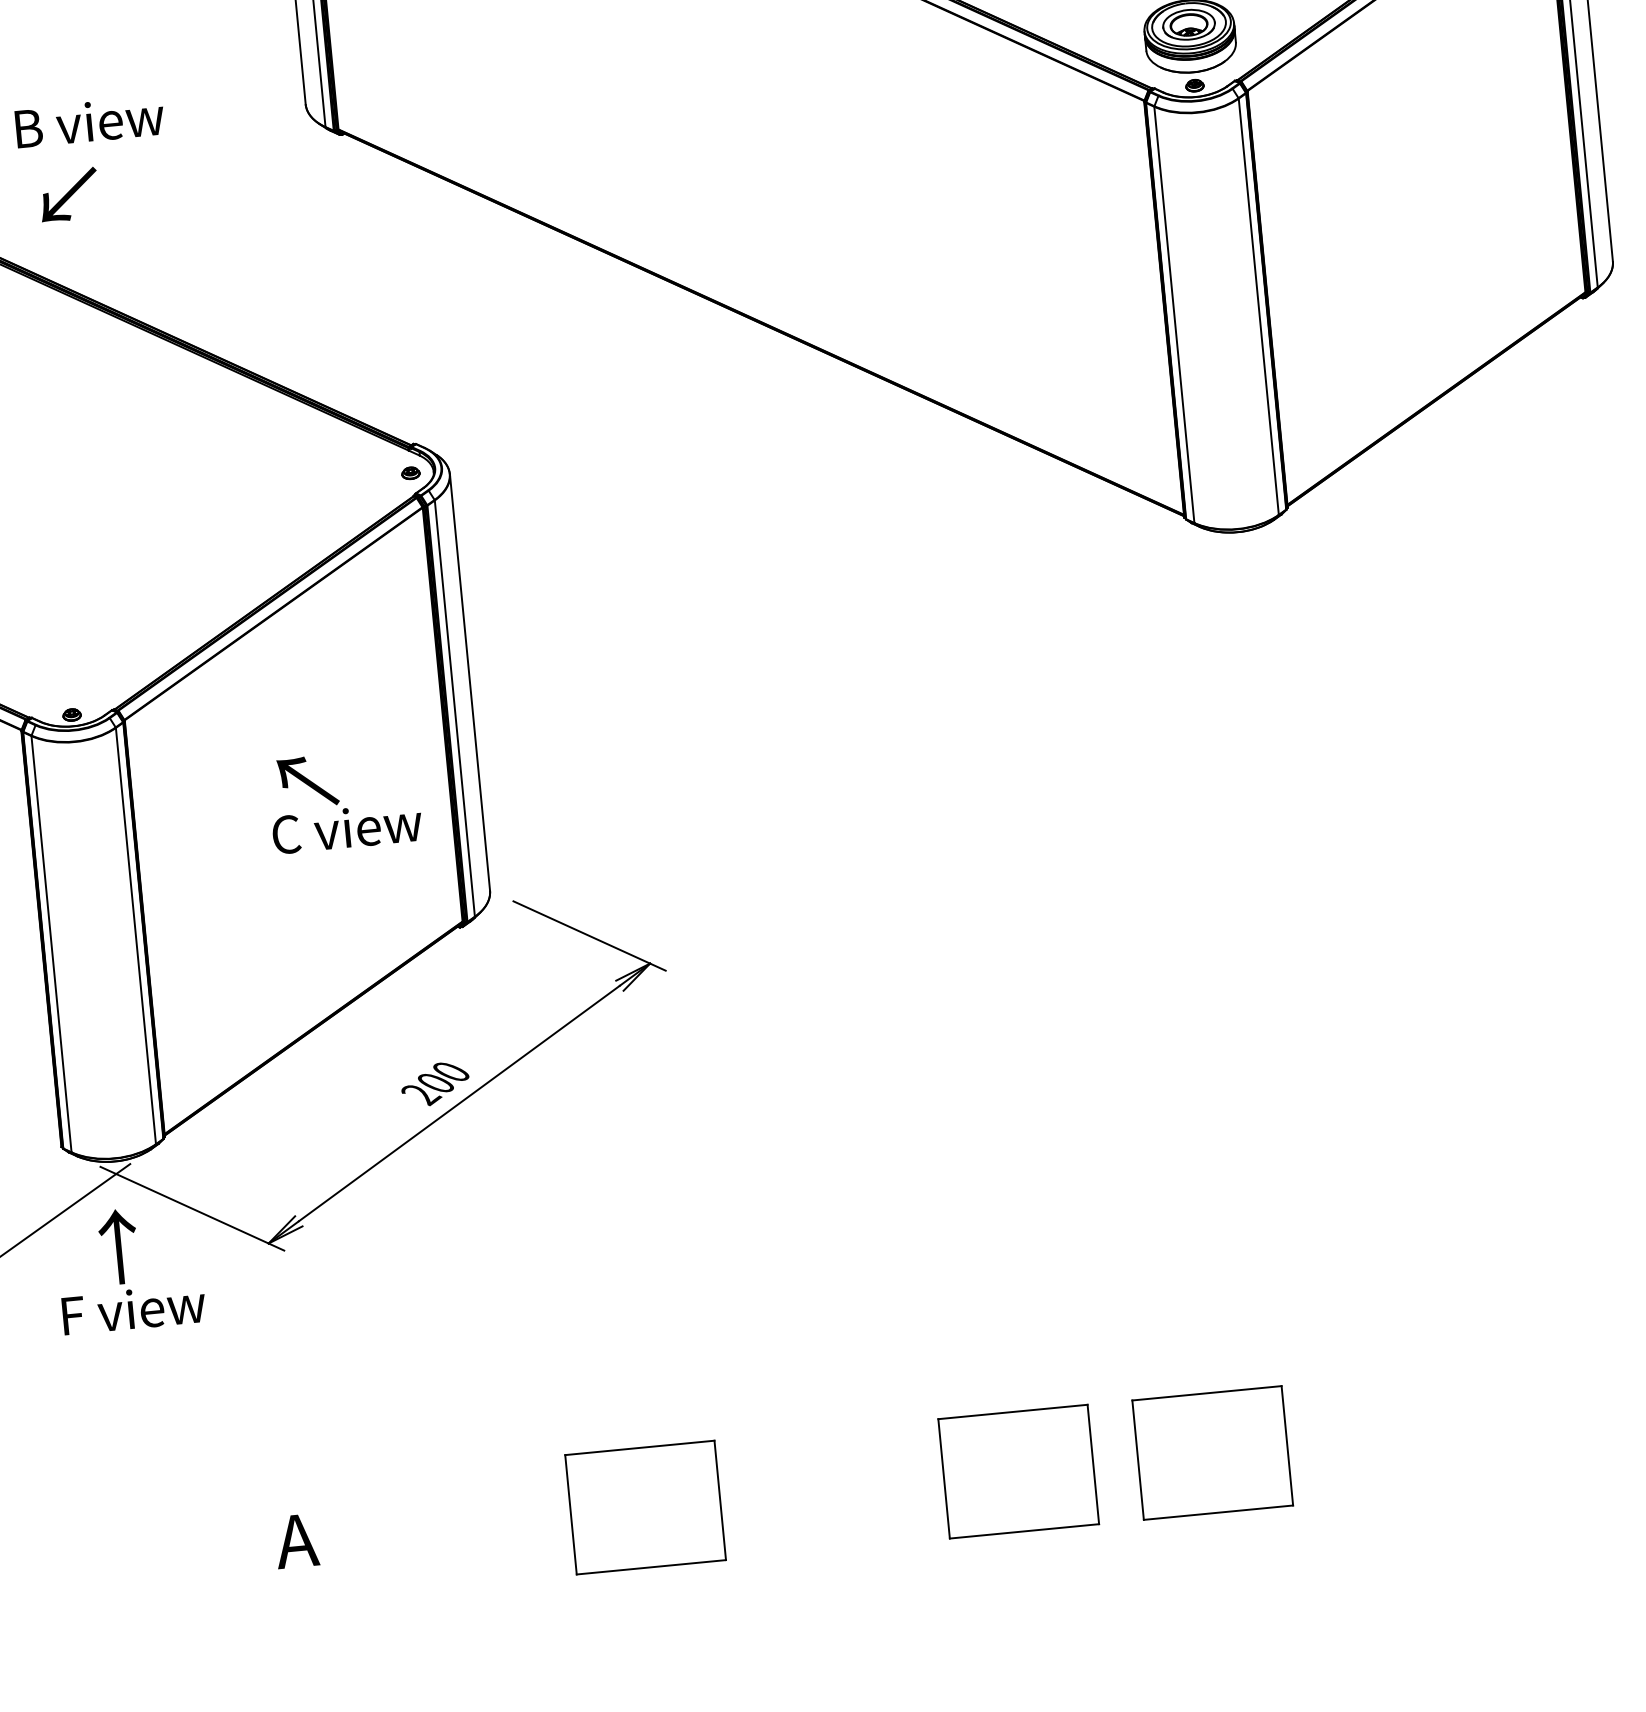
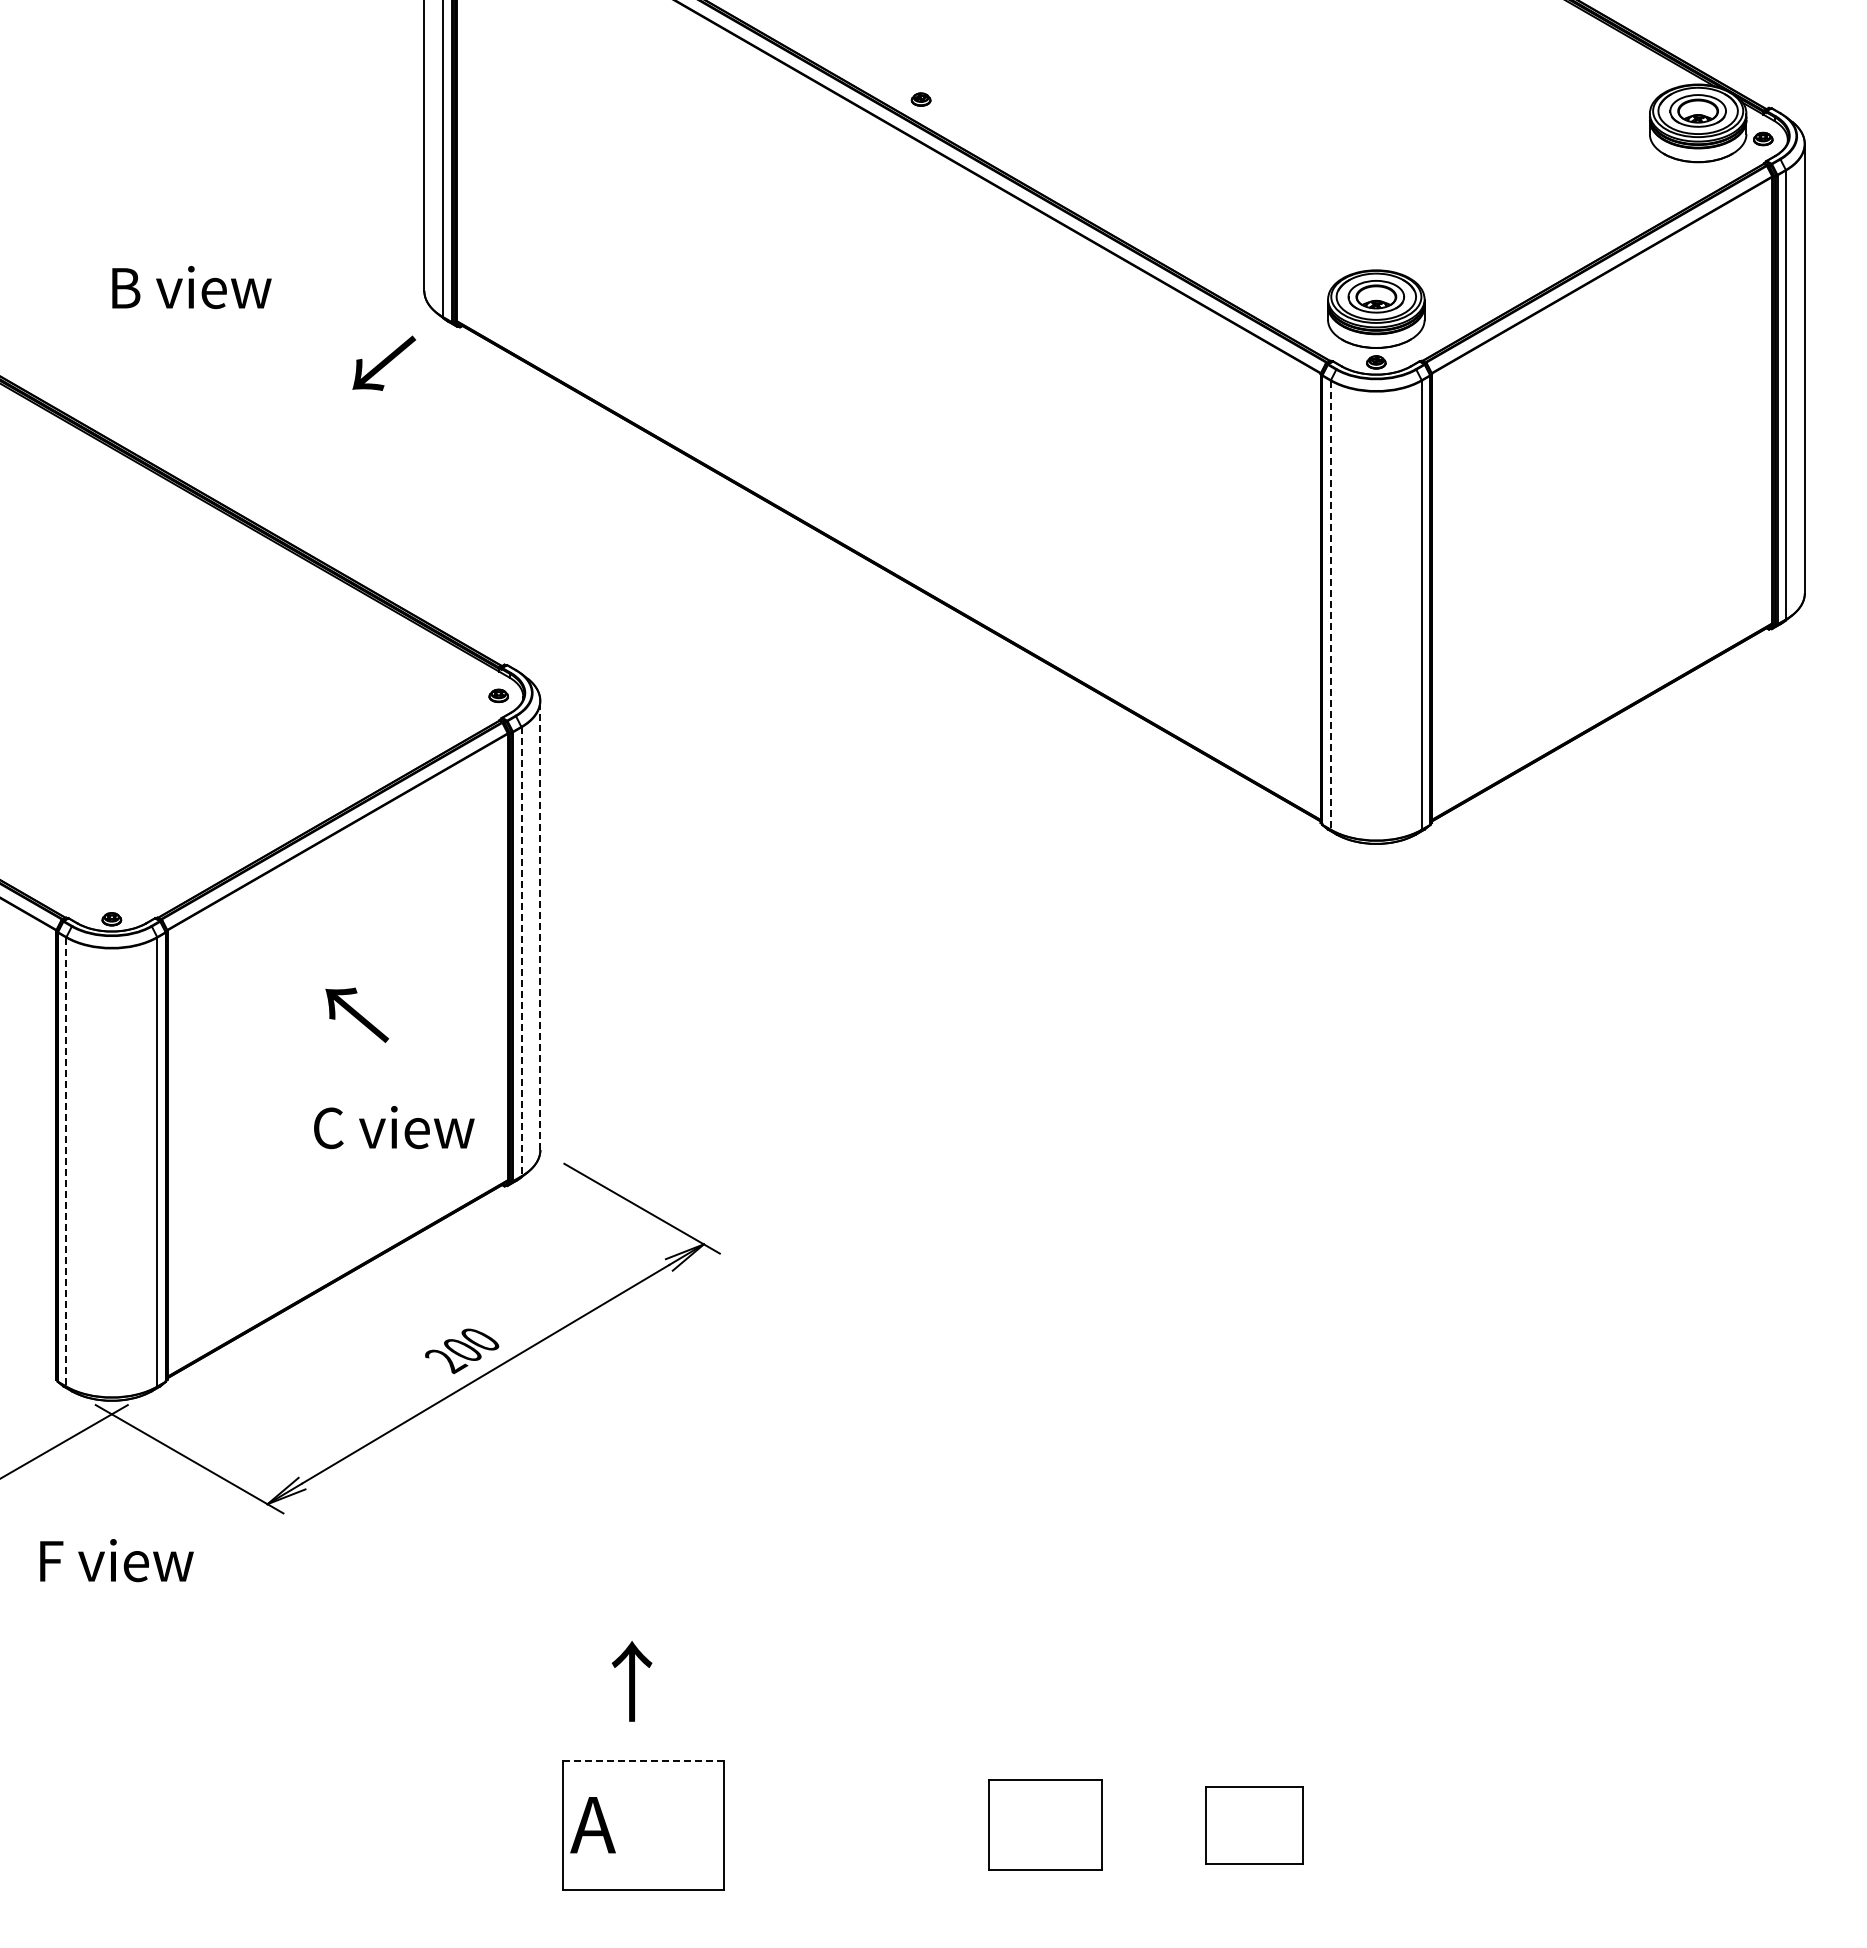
text: (68, 194) -> (383, 362), moved
line: (1174, 315) -> (1330, 605), solid -> dashed
line: (470, 682) -> (540, 925), solid -> dashed
line: (454, 709) -> (521, 952), solid -> dashed
text: (347, 828) -> (394, 1127), moved
line: (51, 944) -> (66, 1162), solid -> dashed
text: (118, 1247) -> (631, 1681), moved
line: (640, 1447) -> (643, 1760), solid -> dashed
part: (1212, 1453) -> (1254, 1825), size x0.6
part: (1018, 1471) -> (1045, 1825), size x0.7
text: (296, 1541) -> (592, 1825), moved

